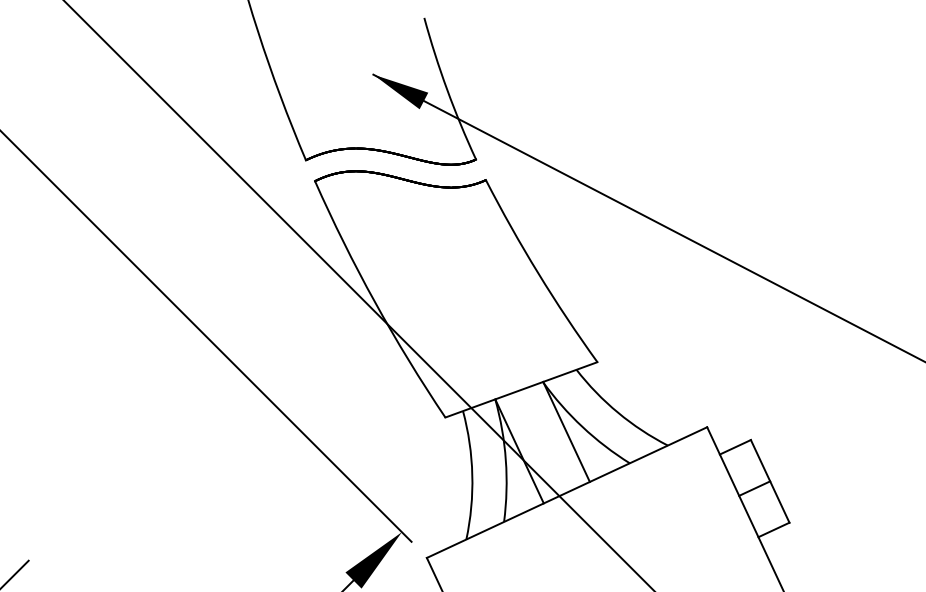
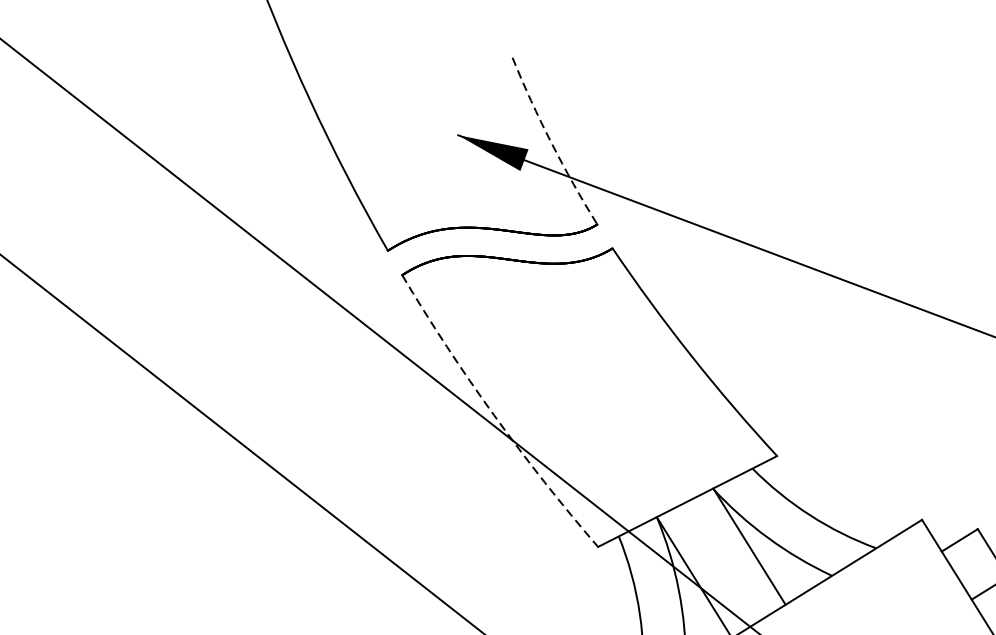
arc: (447, 89) -> (551, 142), solid -> dashed
arc: (375, 302) -> (494, 415), solid -> dashed

